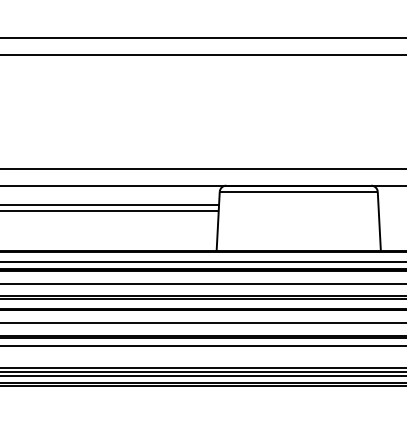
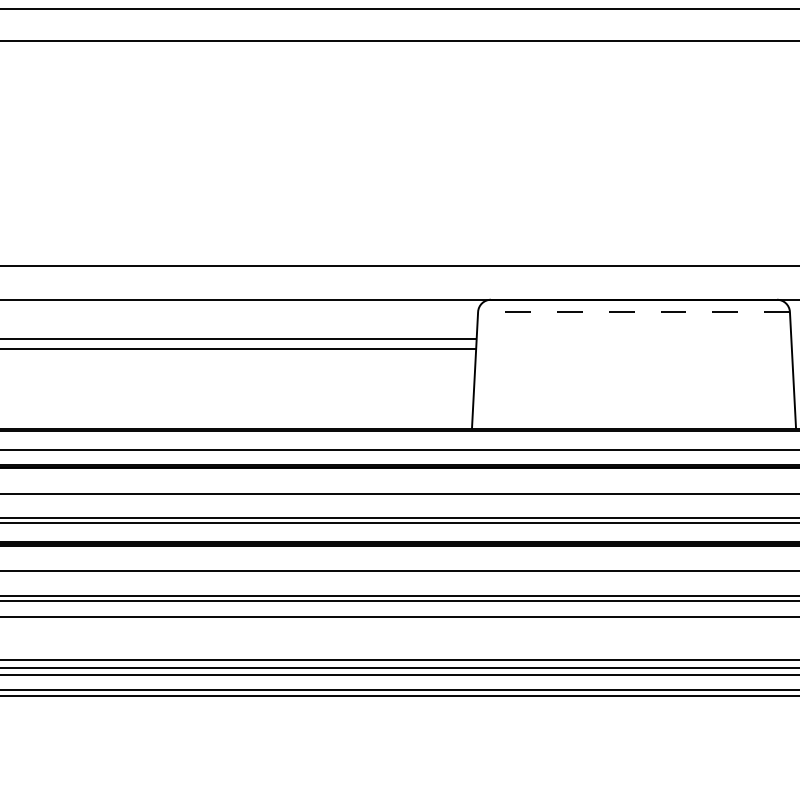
line: (298, 191) -> (633, 311), solid -> dashed

